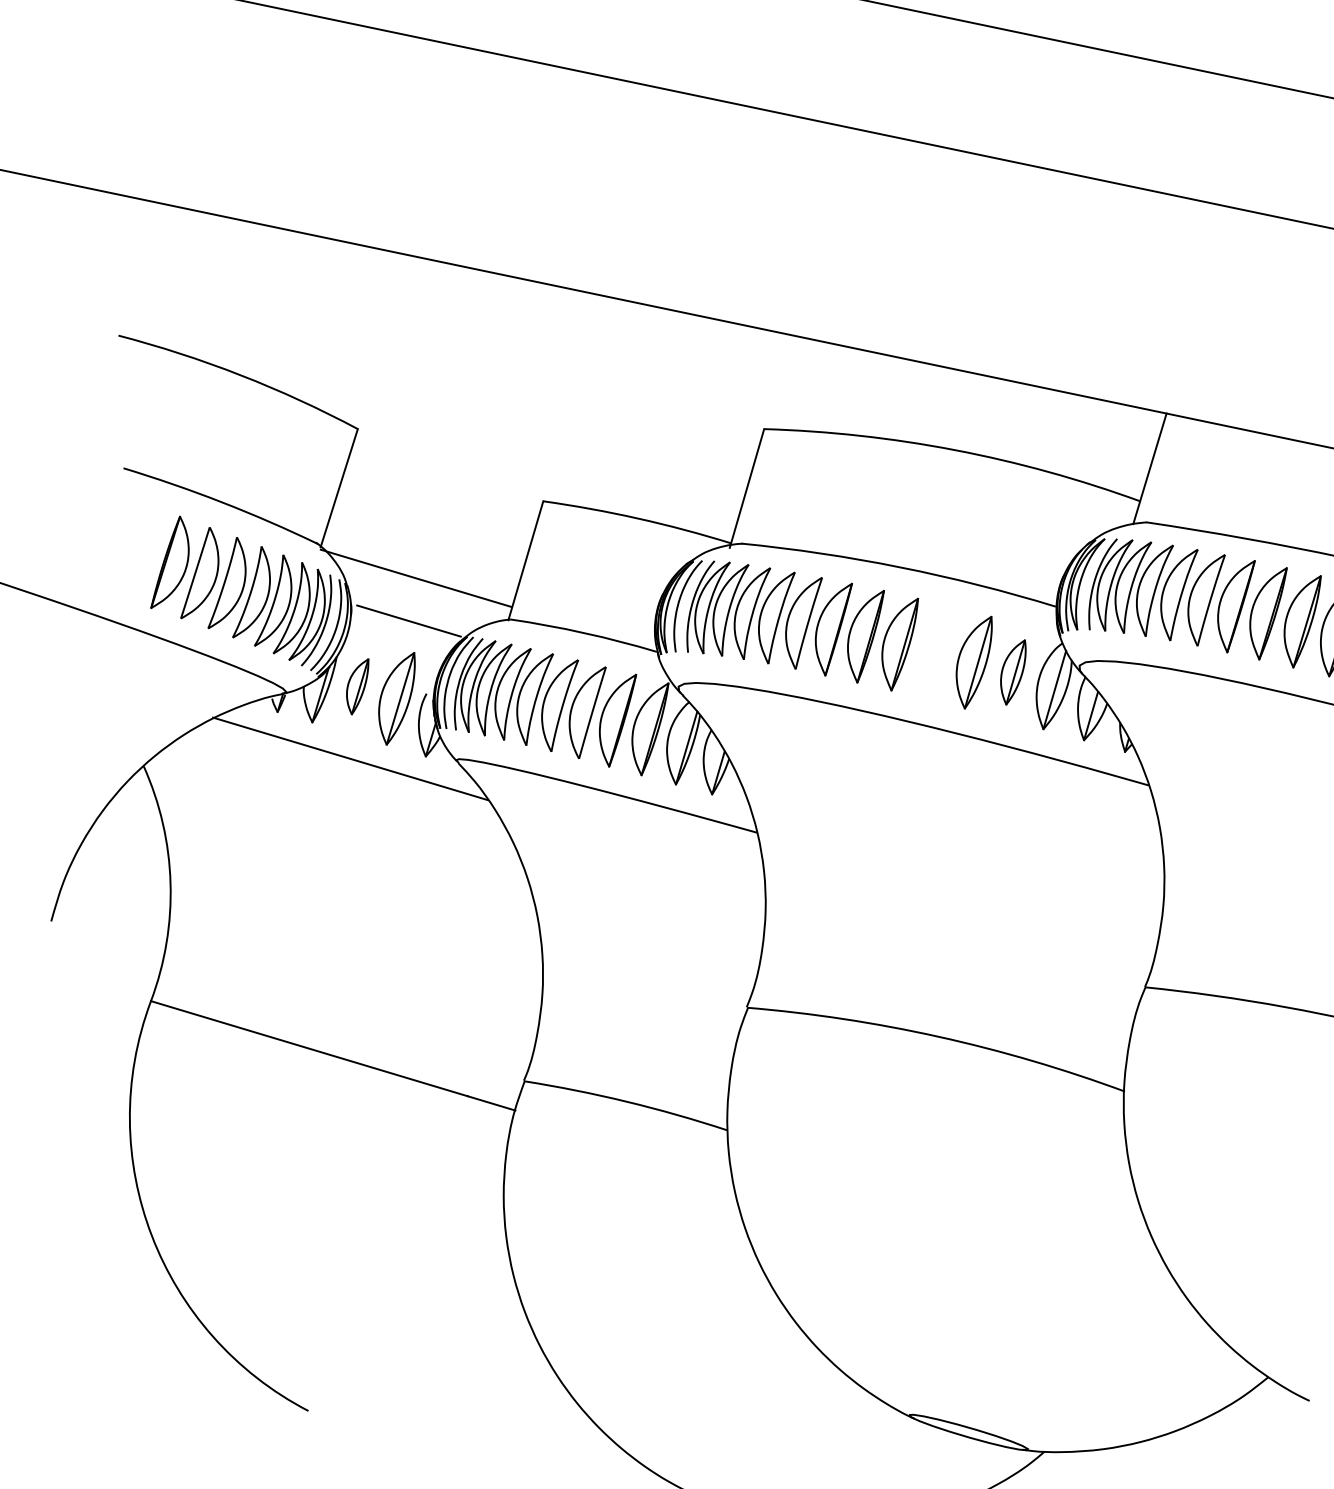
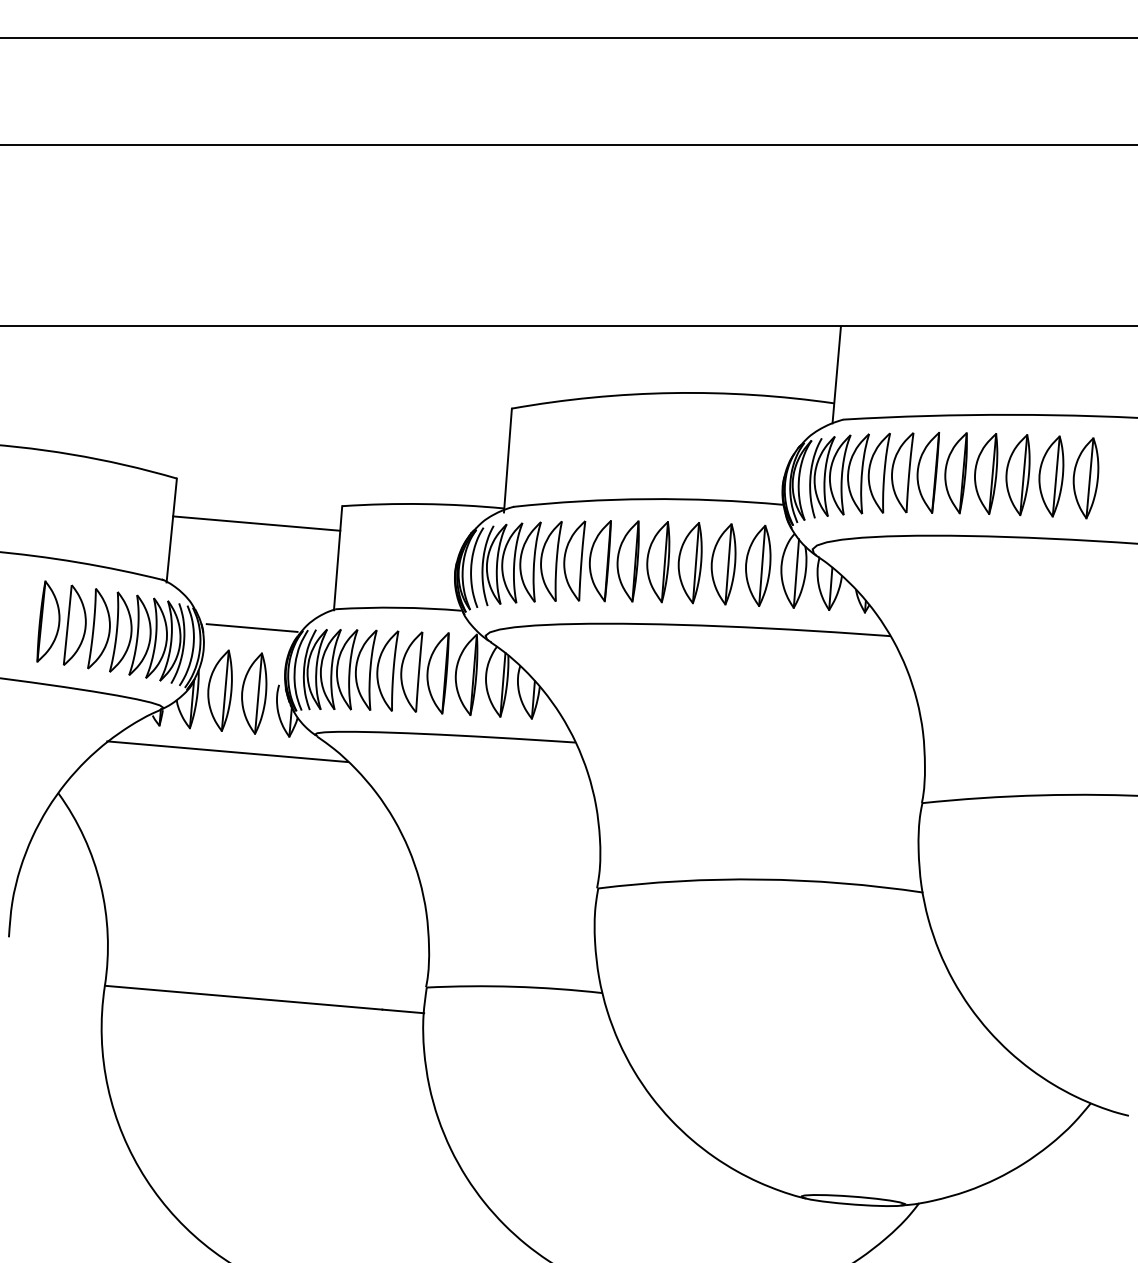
line: (415, 578) -> (256, 523), moved
part: (933, 652) -> (689, 563), added
part: (1012, 671) -> (758, 565), size x1.43
part: (355, 685) -> (219, 690), size x1.67

